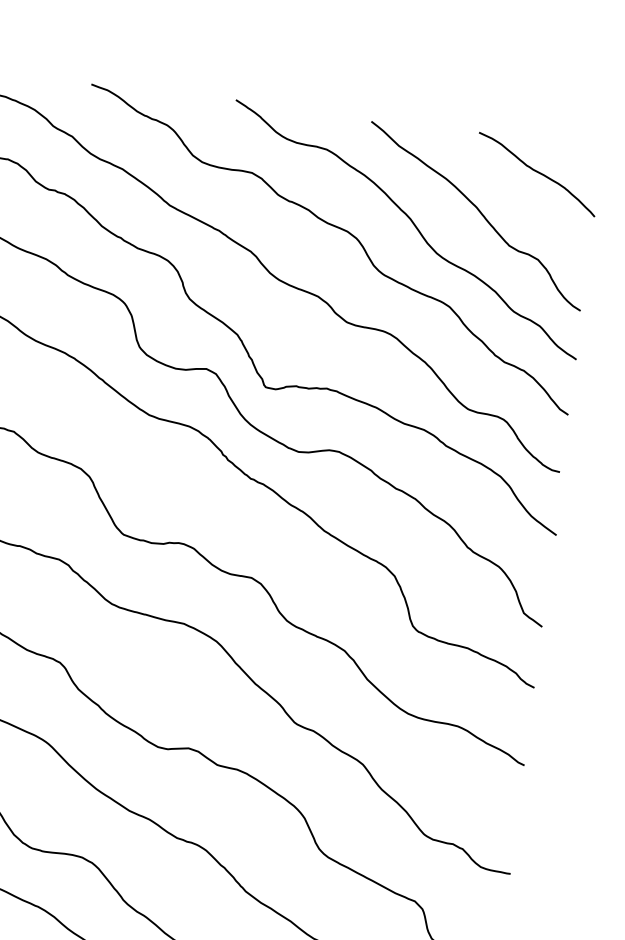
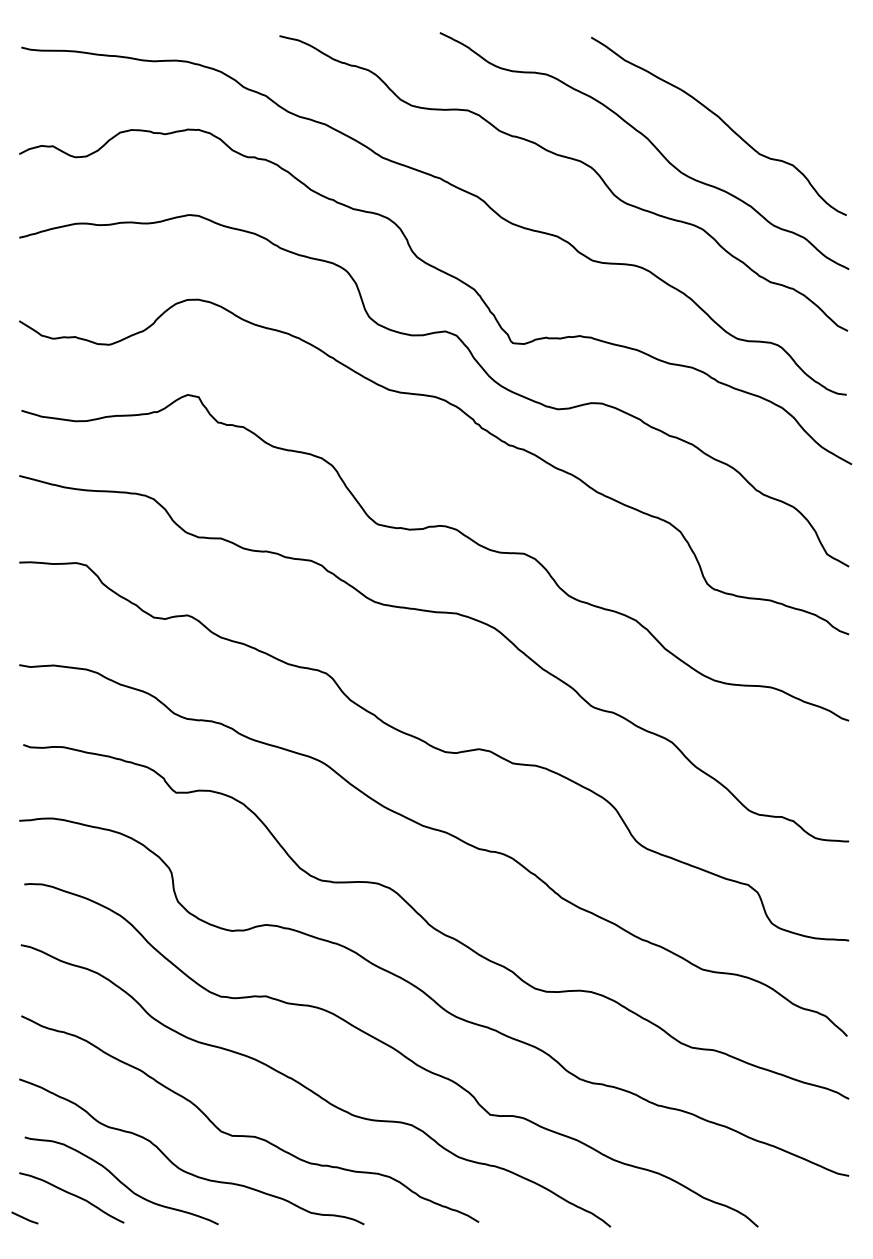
curve: (536, 172) -> (779, 70), removed

